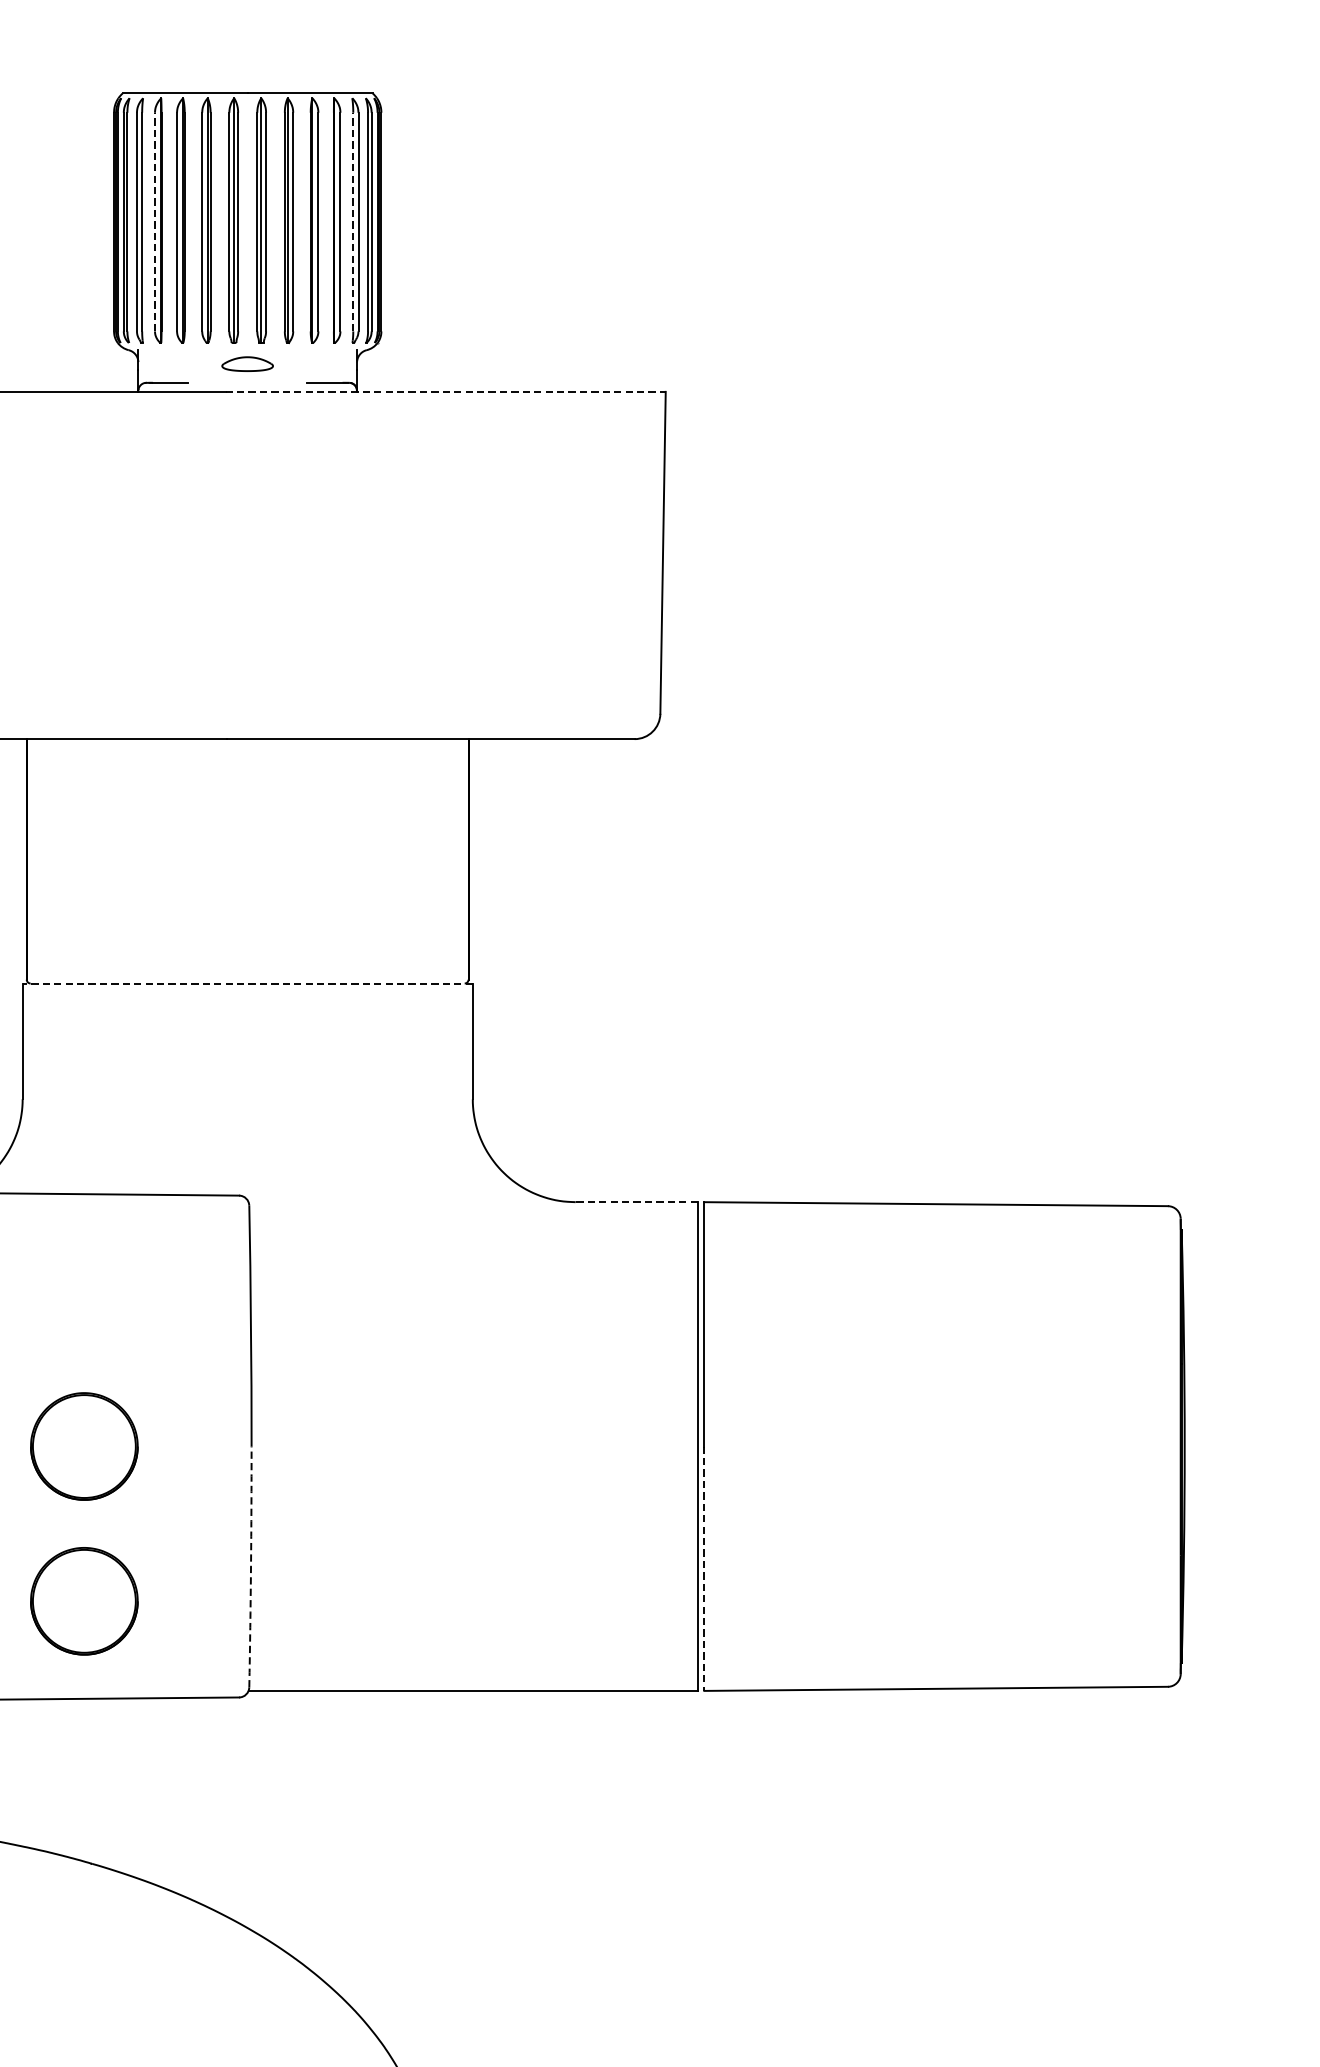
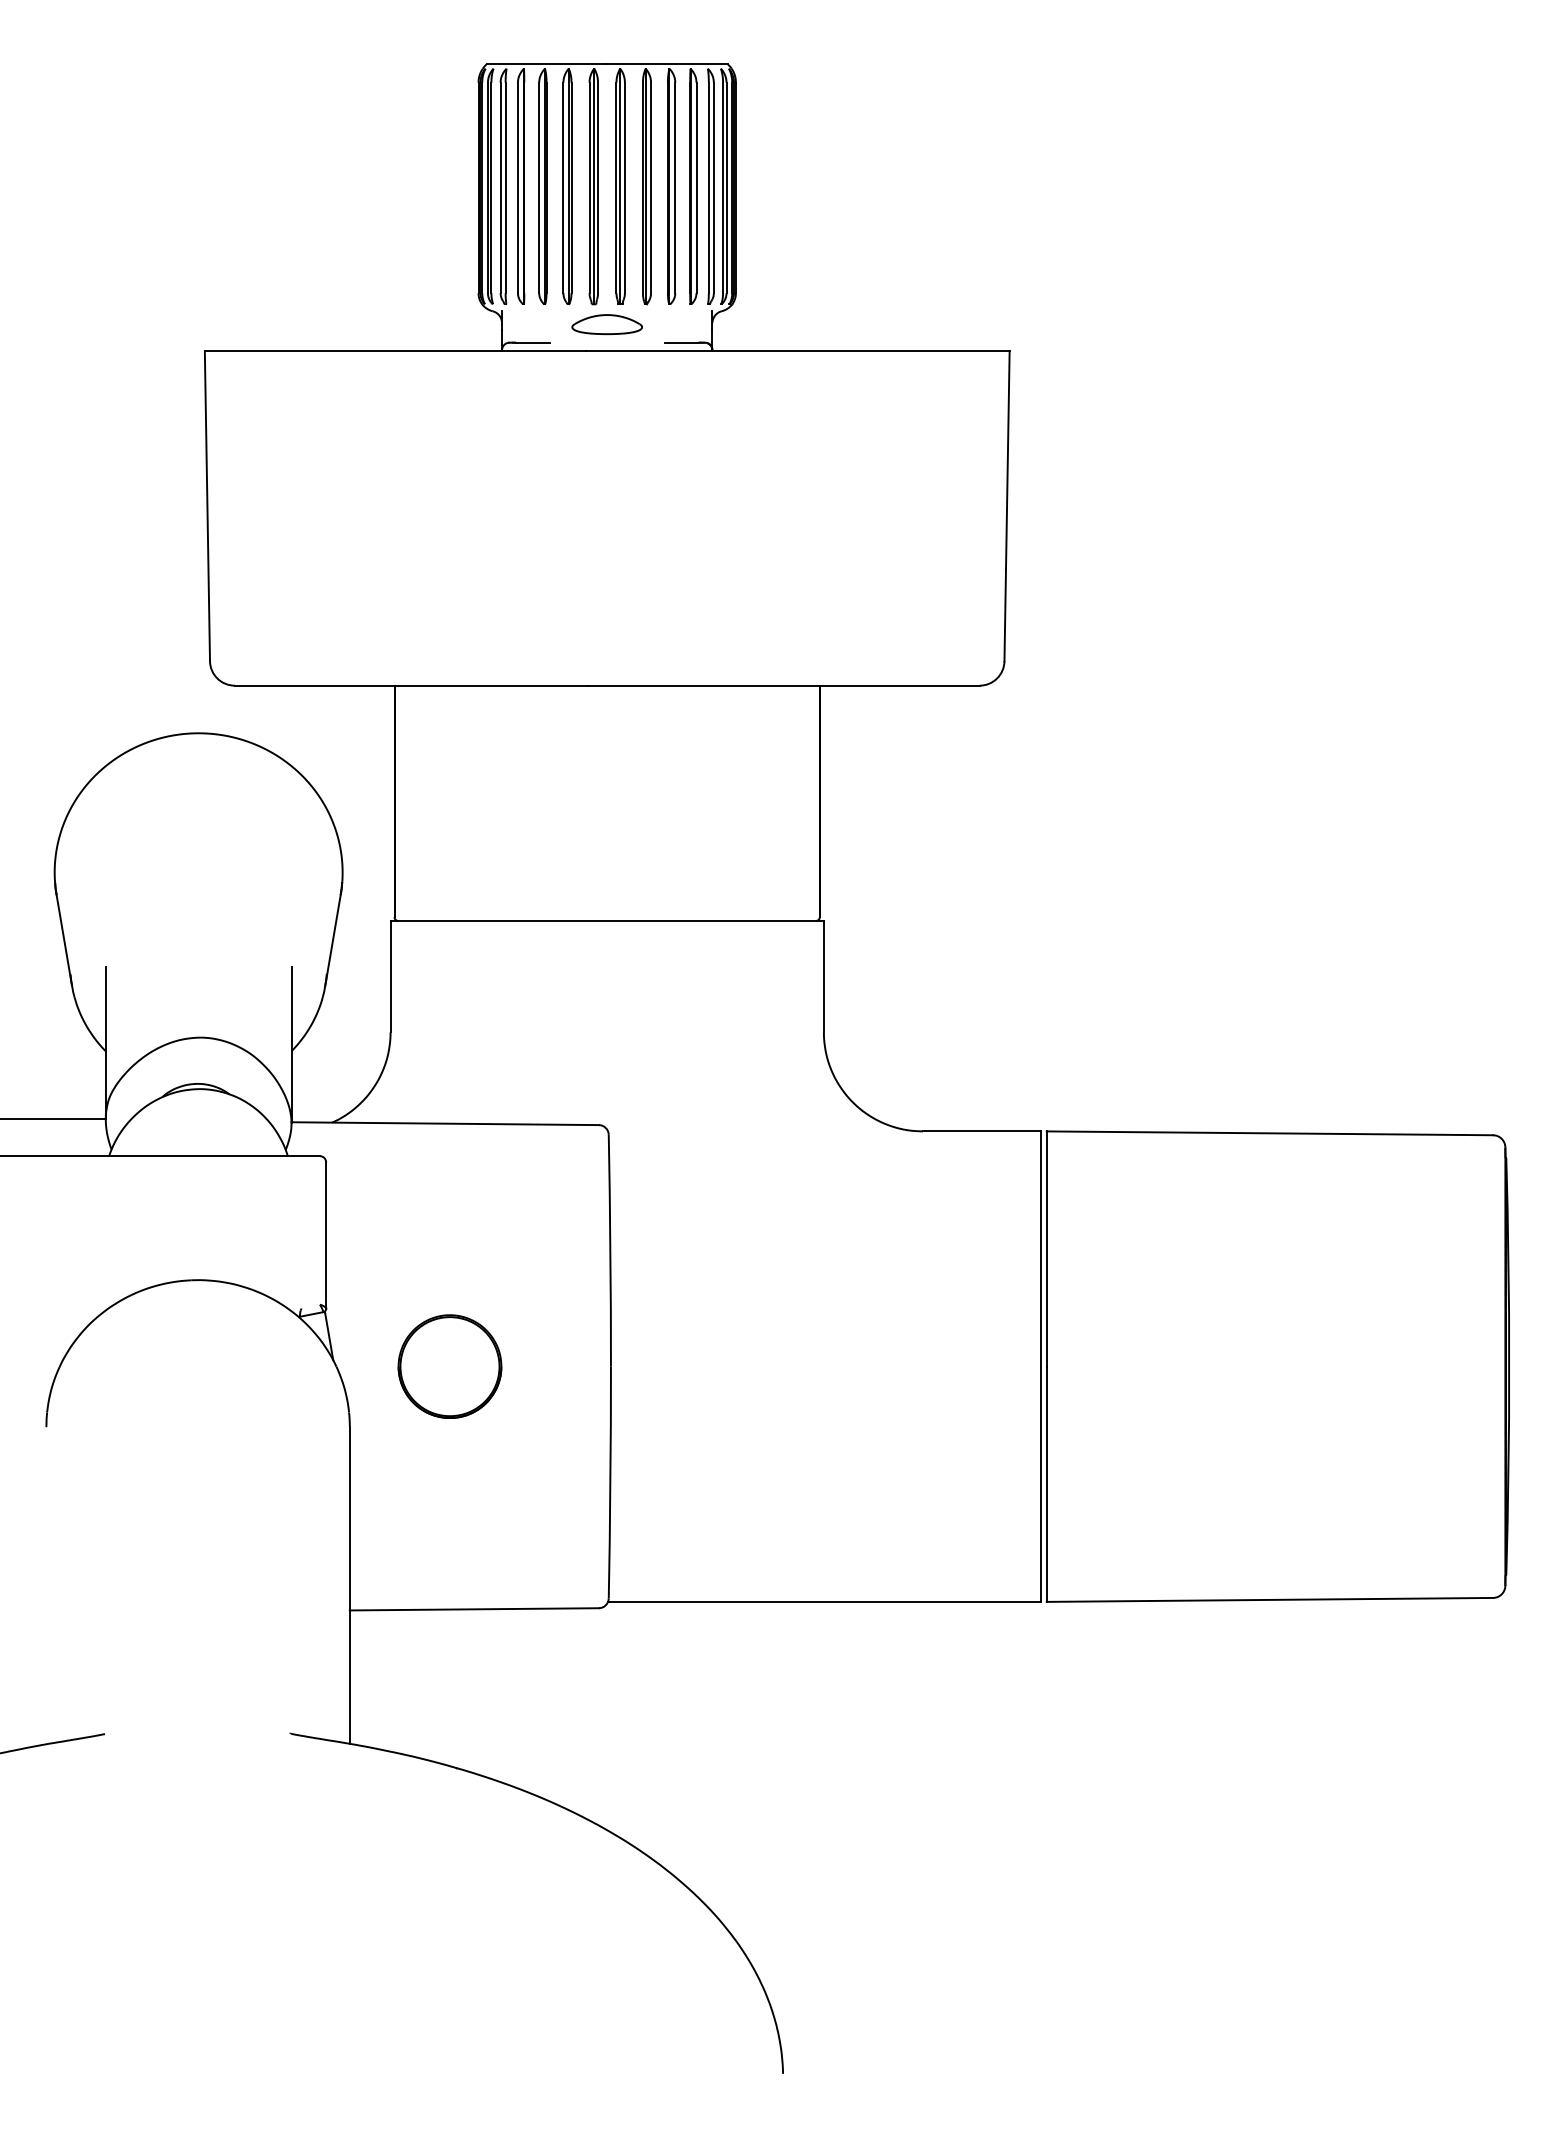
line: (154, 221) -> (517, 187), dashed -> solid
line: (352, 221) -> (708, 187), dashed -> solid
part: (246, 363) -> (606, 324), size x1.43
line: (445, 391) -> (797, 351), dashed -> solid
line: (248, 983) -> (607, 920), dashed -> solid
line: (636, 1202) -> (981, 1131), dashed -> solid
arc: (251, 1566) -> (610, 1482), dashed -> solid
line: (704, 1568) -> (1046, 1484), dashed -> solid
part: (83, 1601) -> (449, 1515), removed

